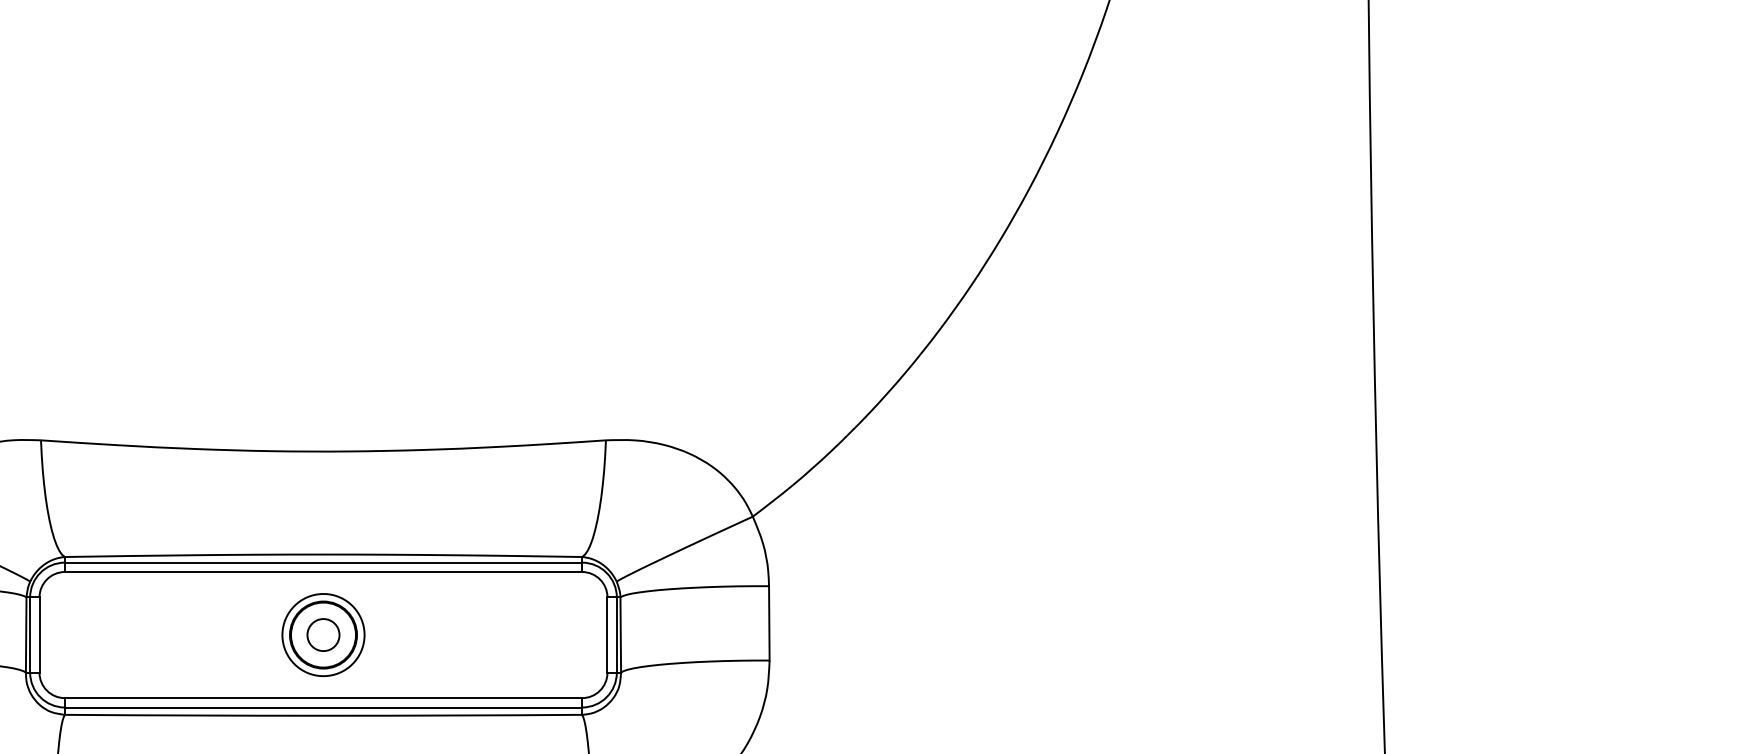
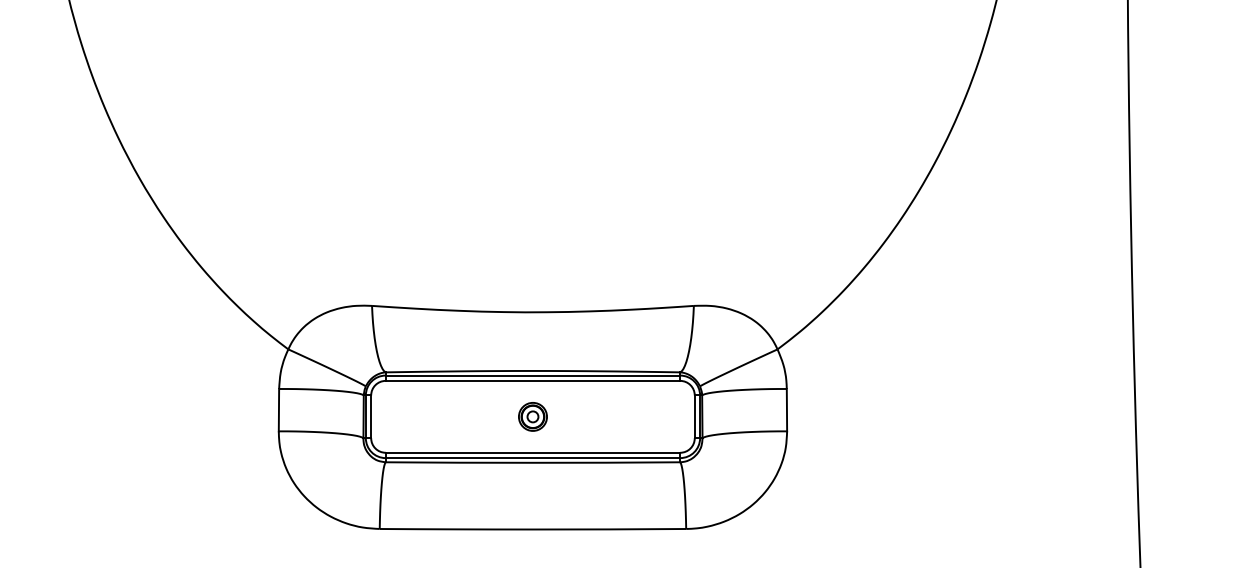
part: (322, 634) -> (532, 416), size x0.6

